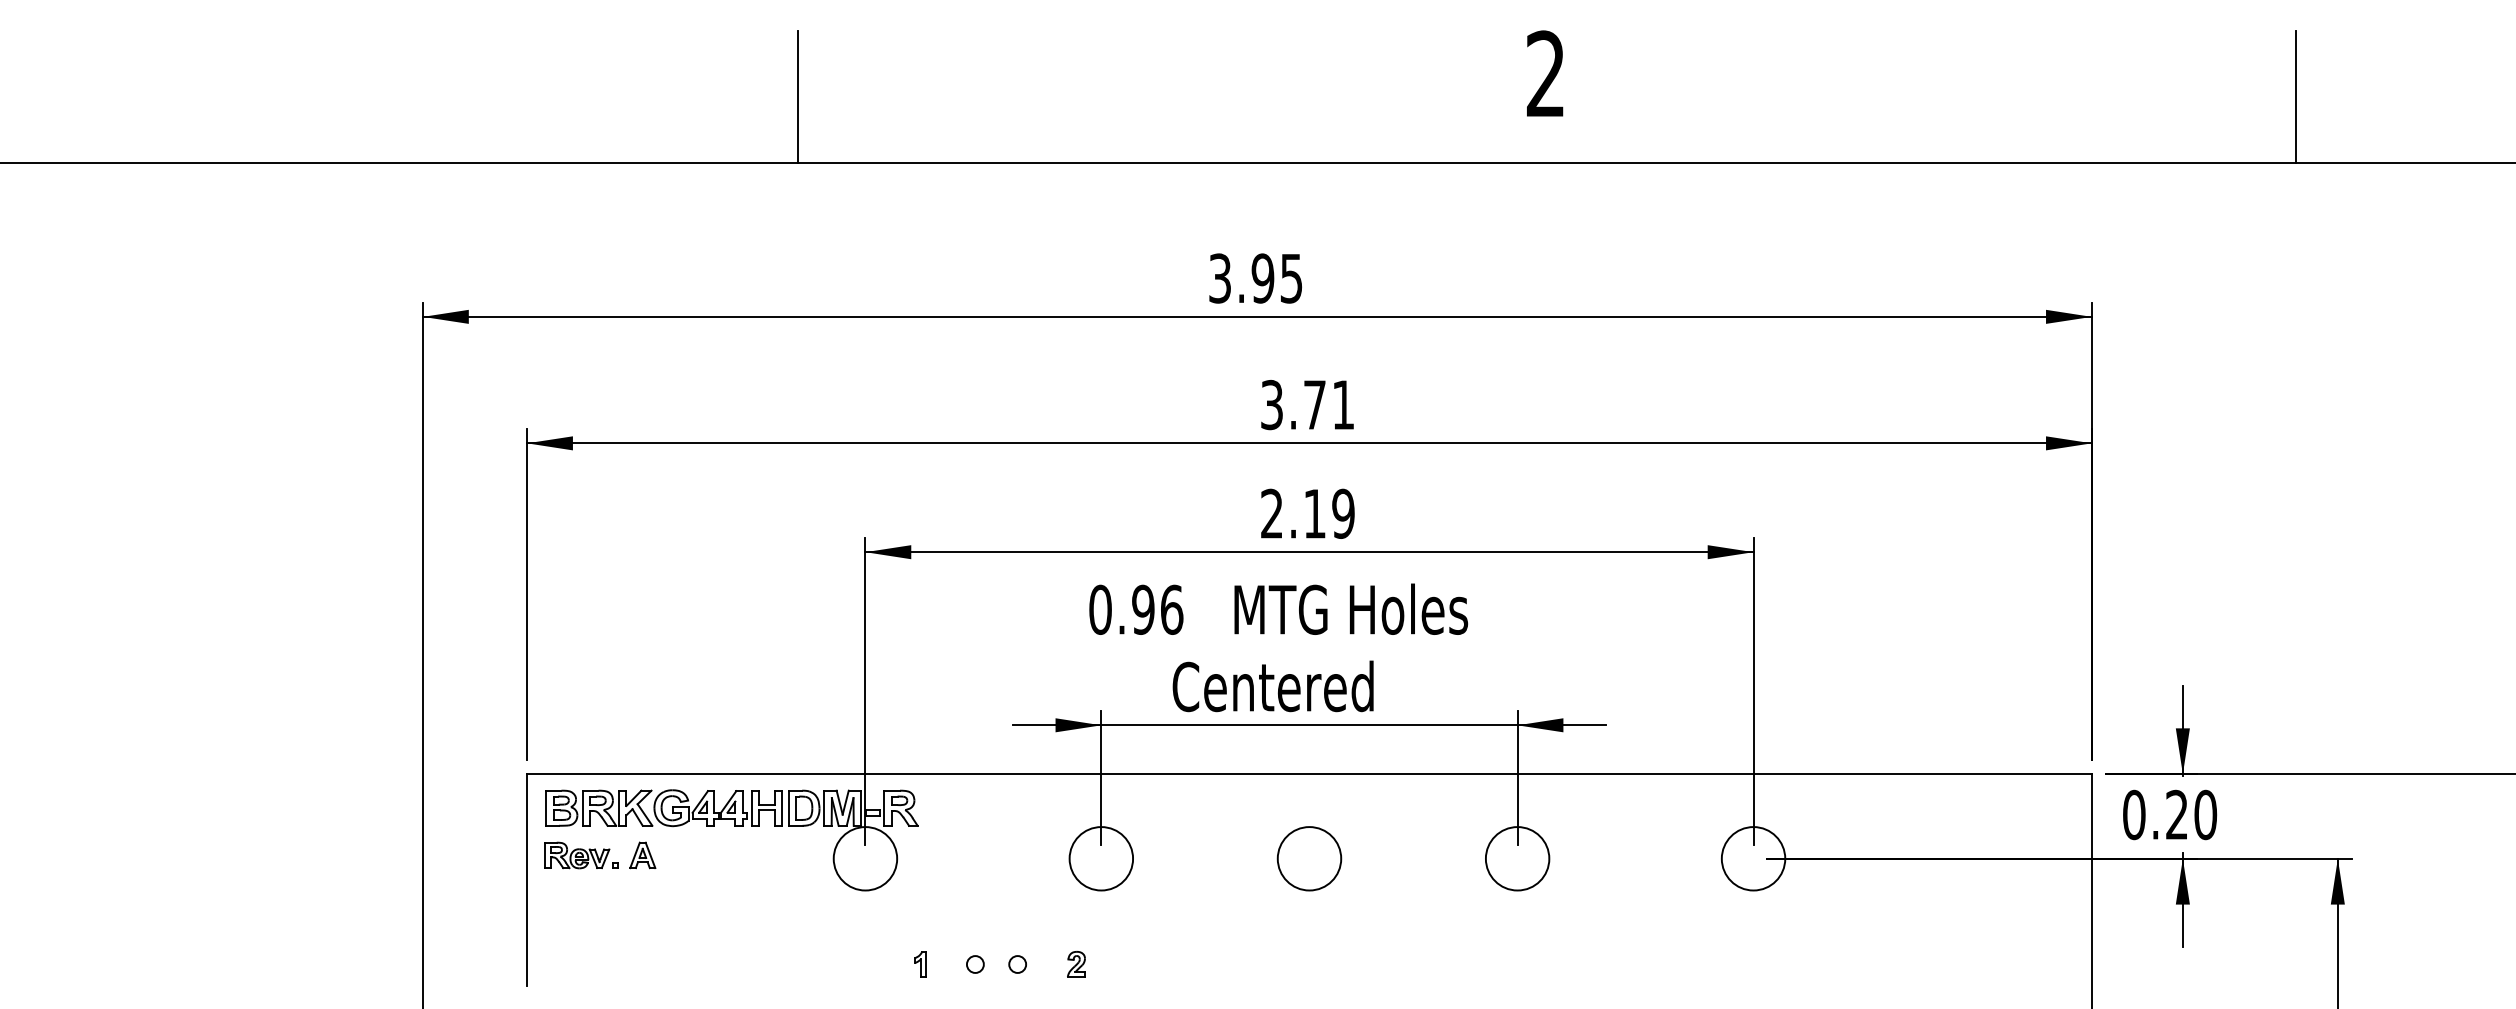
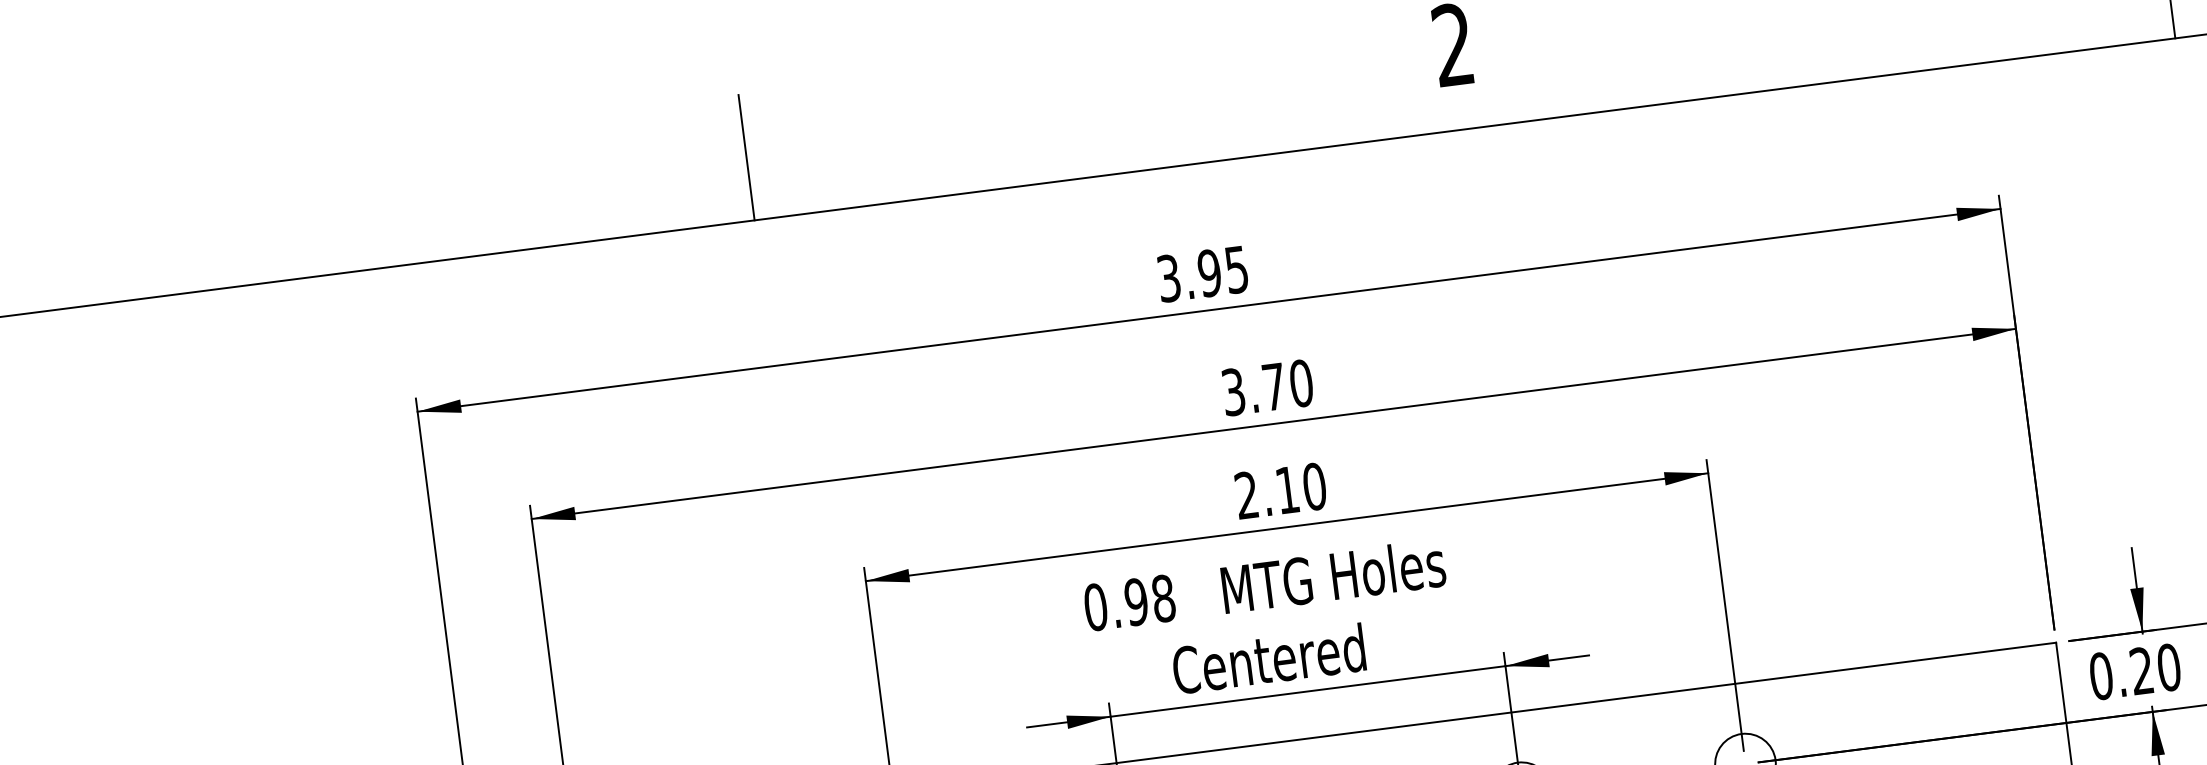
text: (1343, 404) -> (1301, 382), 3.71 -> 3.70
text: (1343, 513) -> (1314, 486), 2.19 -> 2.10
text: (1171, 609) -> (1163, 598), 0.96 -> 0.98

